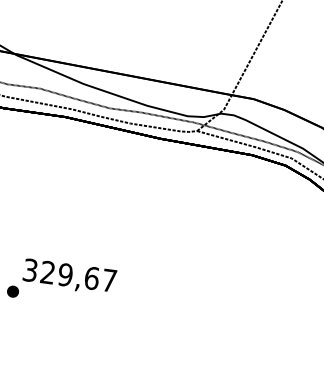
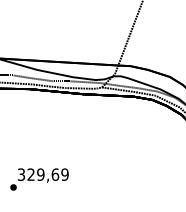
text: (108, 280) -> (64, 174), 329,67 -> 329,69

